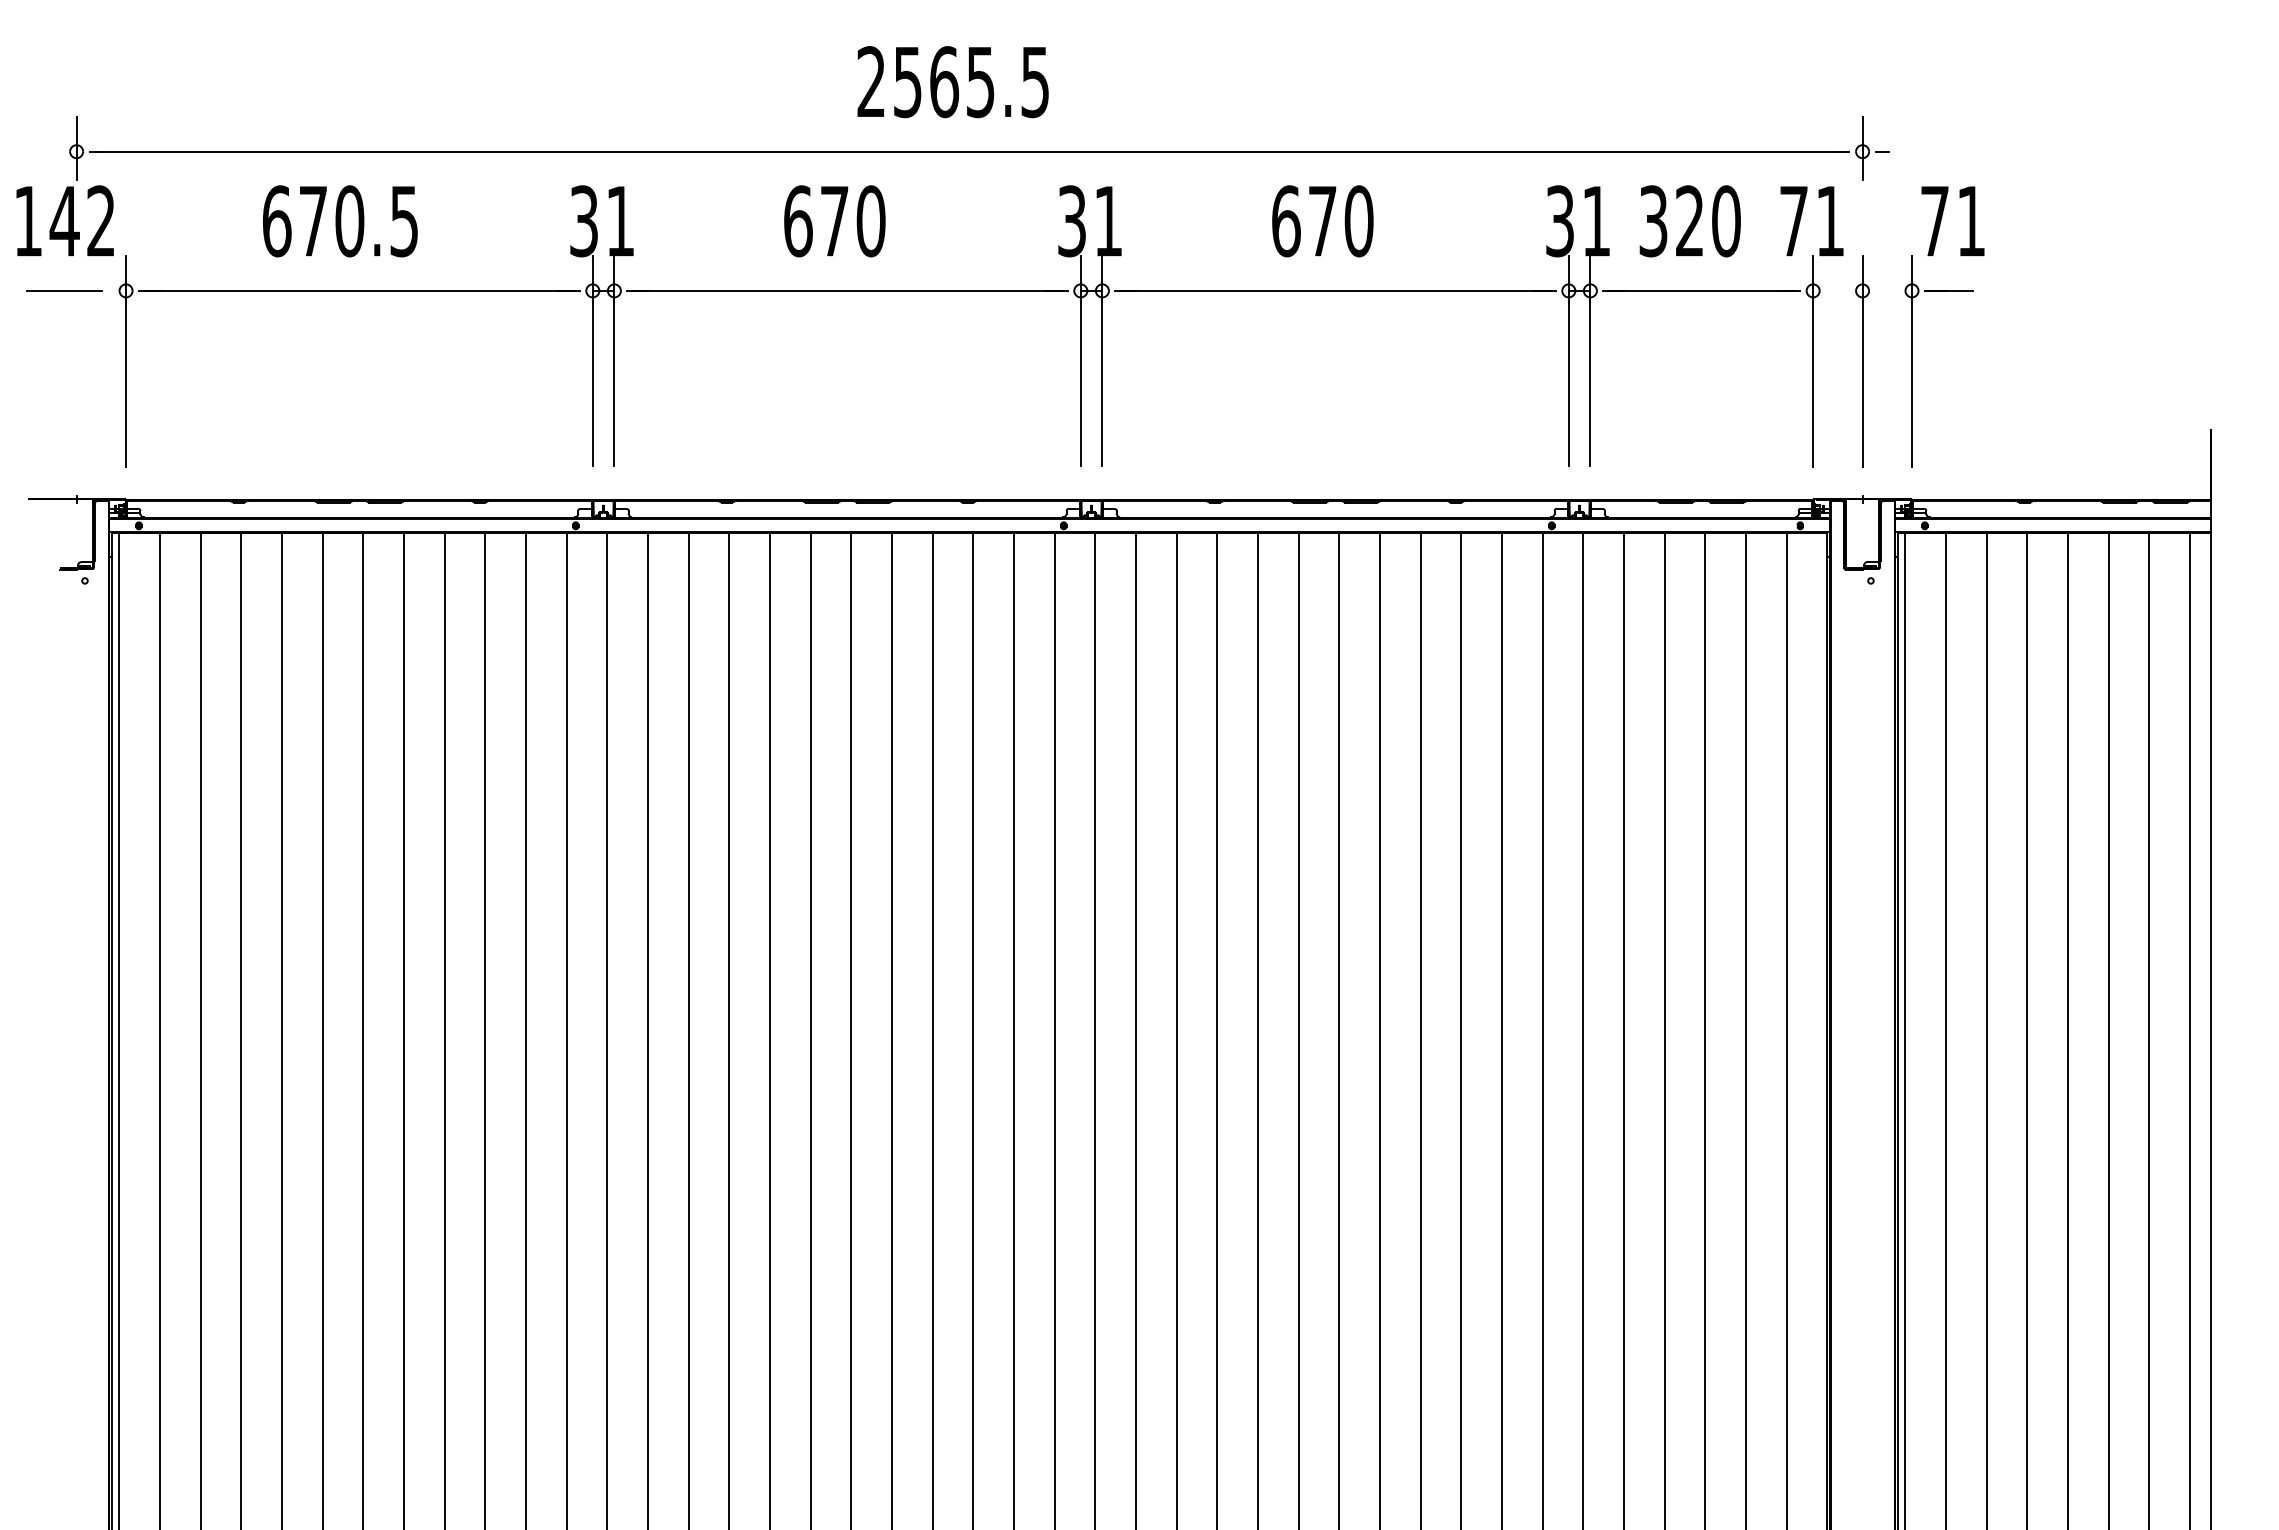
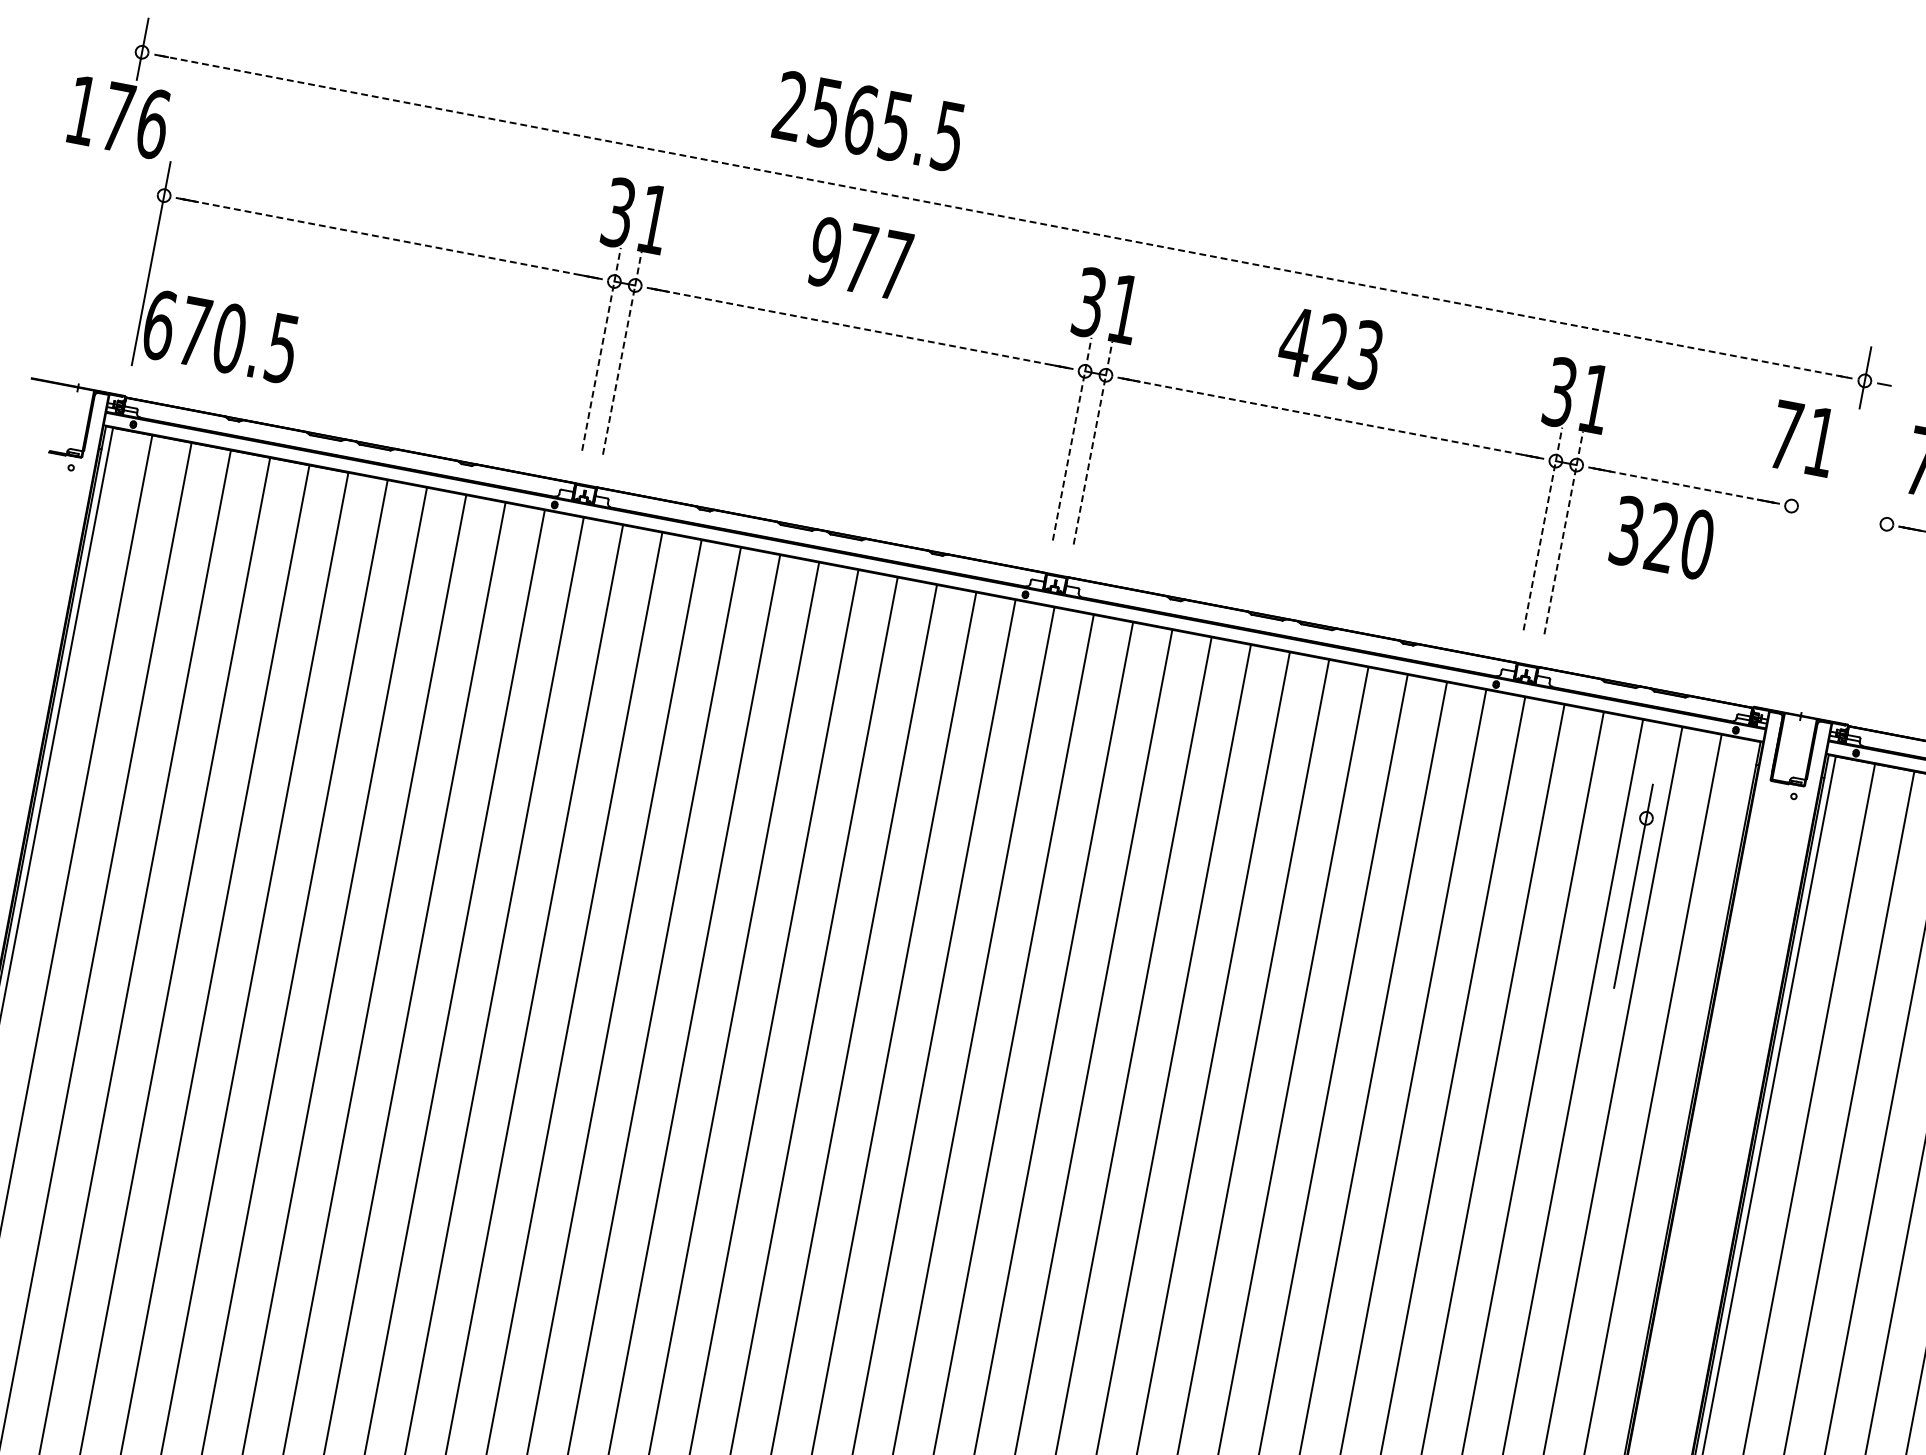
text: (952, 82) -> (868, 121), moved
line: (969, 151) -> (1003, 216), solid -> dashed
text: (82, 221) -> (134, 120), 142 -> 176
text: (340, 221) -> (220, 336), moved
text: (834, 221) -> (860, 259), 670 -> 977
text: (1322, 221) -> (1331, 348), 670 -> 423
text: (1689, 221) -> (1661, 537), moved
line: (64, 290) -> (104, 183), removed
line: (359, 290) -> (389, 238), solid -> dashed
line: (847, 290) -> (860, 328), solid -> dashed
line: (1335, 290) -> (1330, 417), solid -> dashed
line: (1701, 290) -> (1683, 485), solid -> dashed
line: (592, 360) -> (601, 348), solid -> dashed
line: (614, 360) -> (622, 352), solid -> dashed
line: (1080, 360) -> (1072, 438), solid -> dashed
line: (1102, 360) -> (1093, 442), solid -> dashed
line: (1568, 360) -> (1542, 528), solid -> dashed
line: (1590, 360) -> (1563, 532), solid -> dashed
line: (1813, 361) -> (1778, 574), removed
part: (1862, 361) -> (1633, 886), moved
line: (1912, 361) -> (1874, 592), removed

